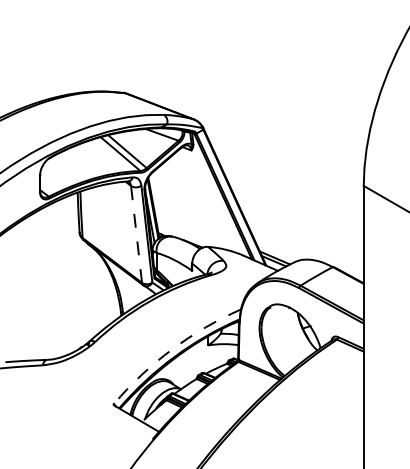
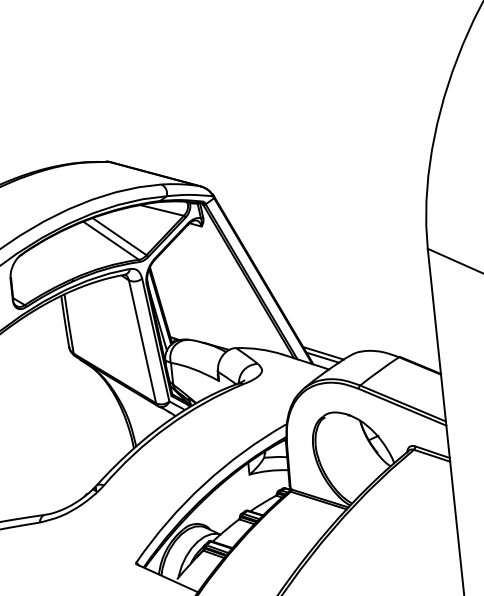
line: (136, 234) -> (142, 341), dashed -> solid
arc: (172, 349) -> (204, 484), dashed -> solid

